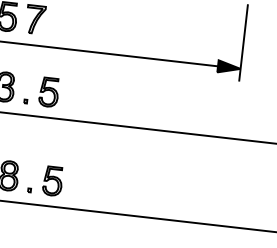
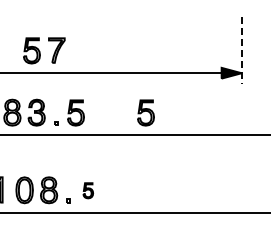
line: (243, 43) -> (241, 50), solid -> dashed
part: (127, 100) -> (145, 112), added
part: (53, 181) -> (88, 190), size x0.6

